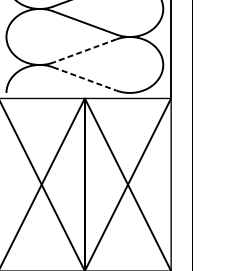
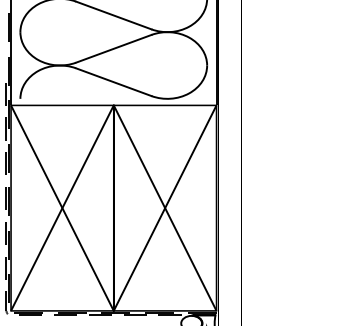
line: (84, 51) -> (113, 49), dashed -> solid
line: (85, 79) -> (114, 82), dashed -> solid

